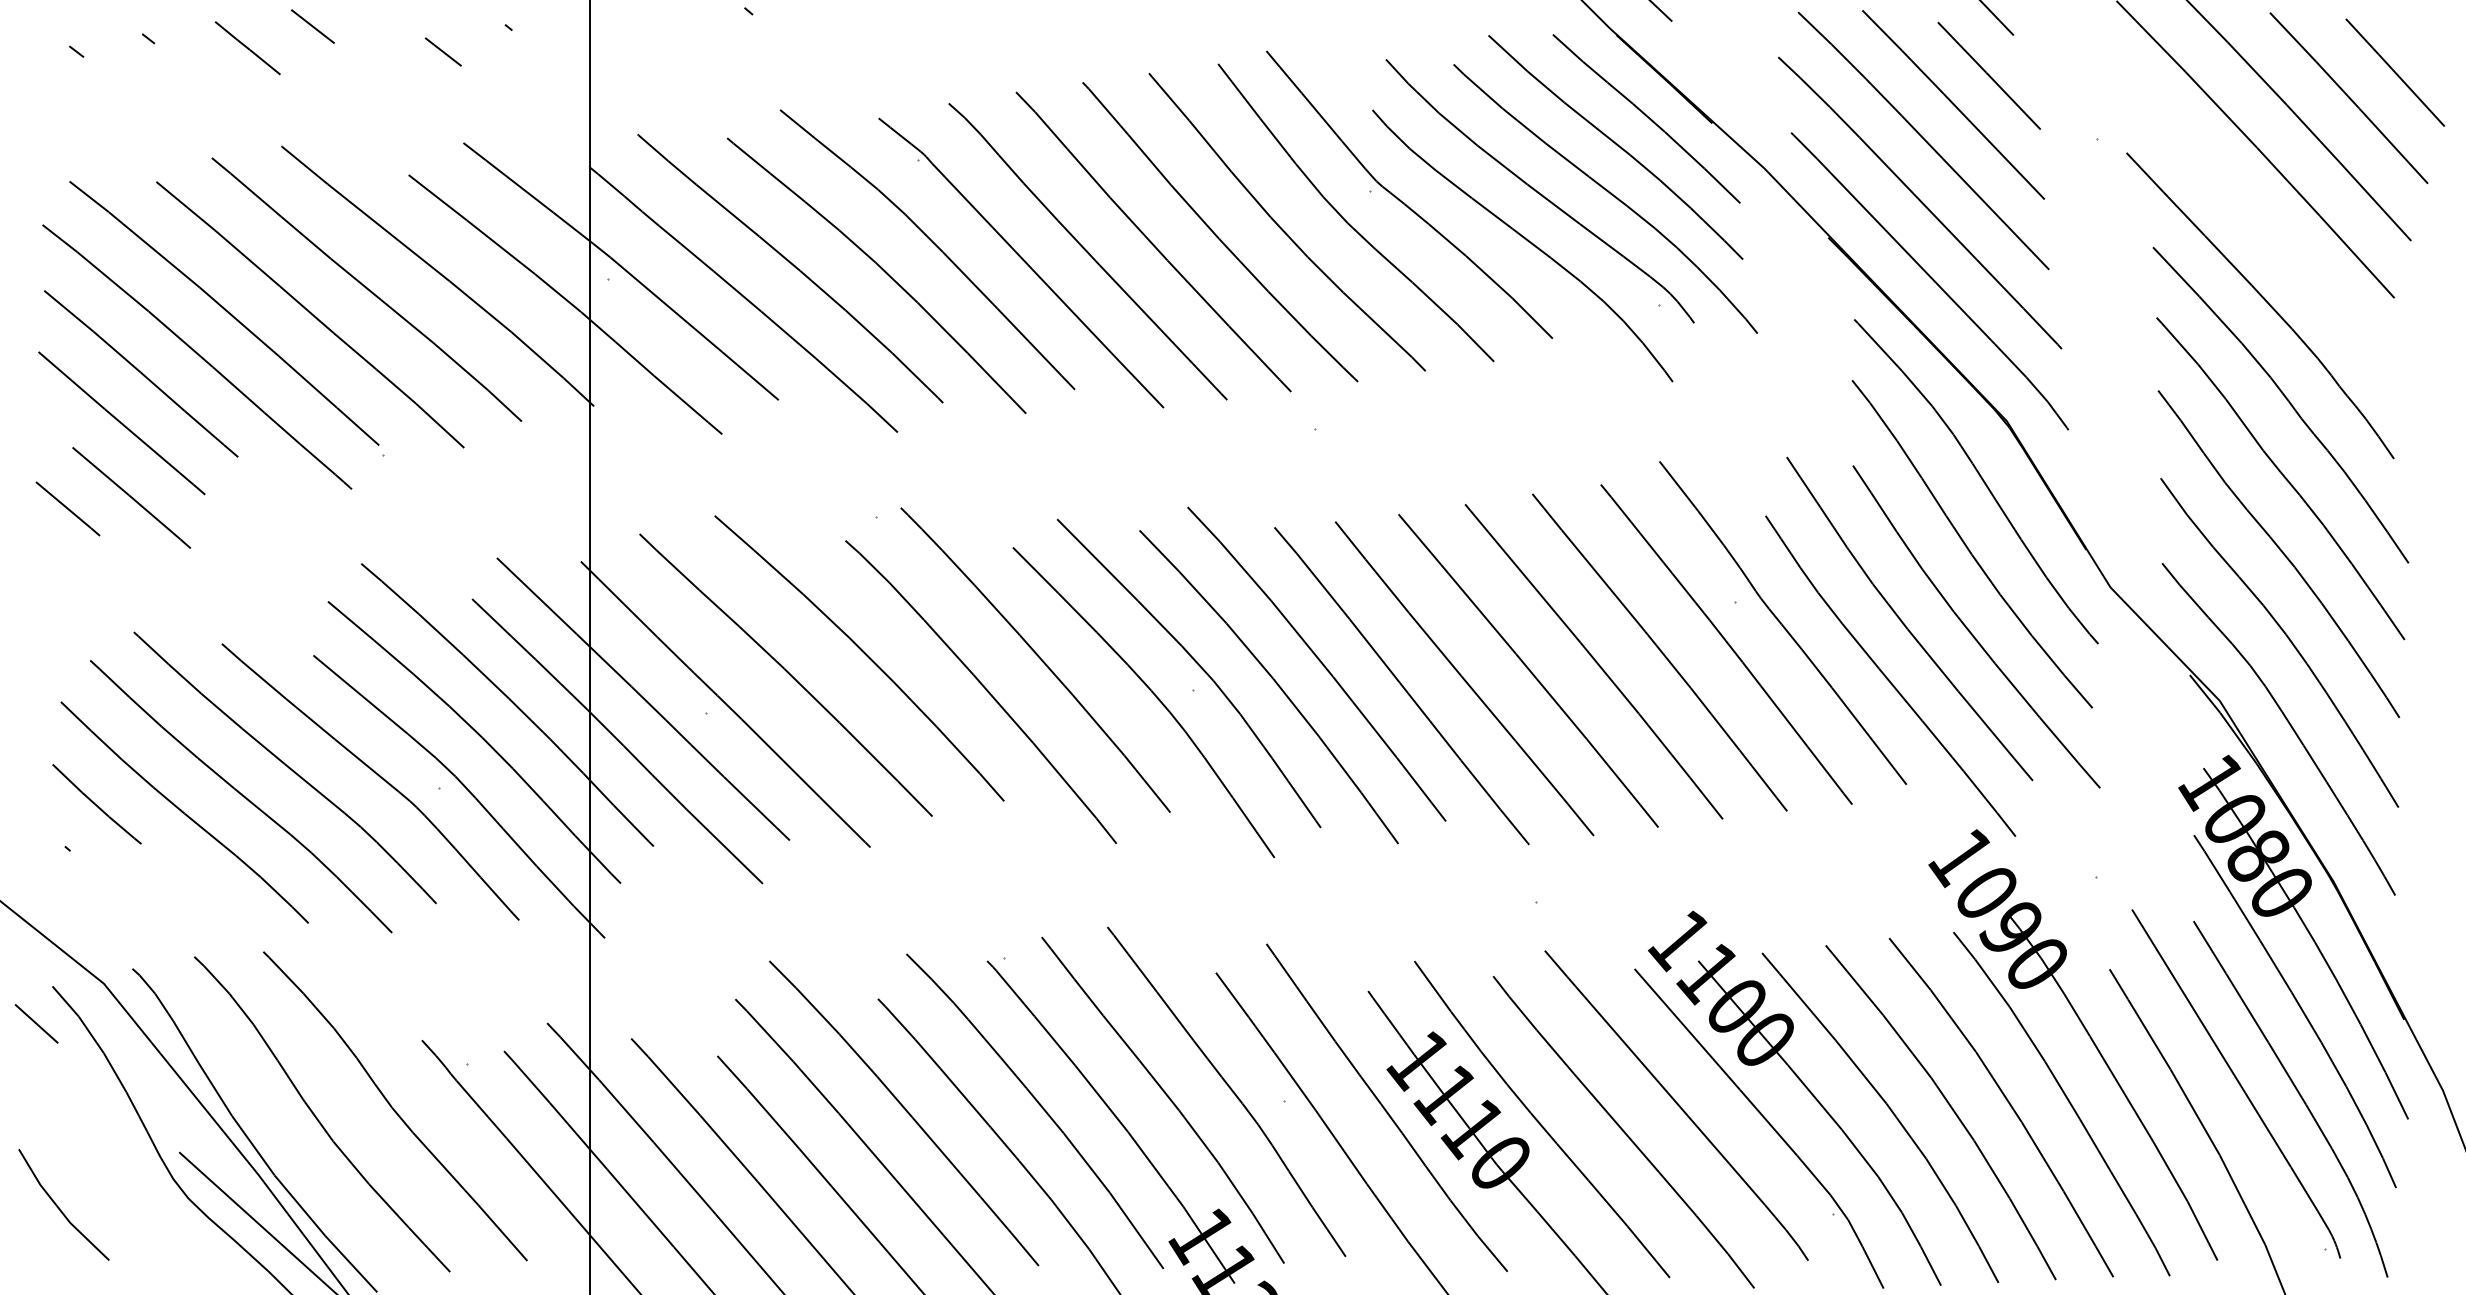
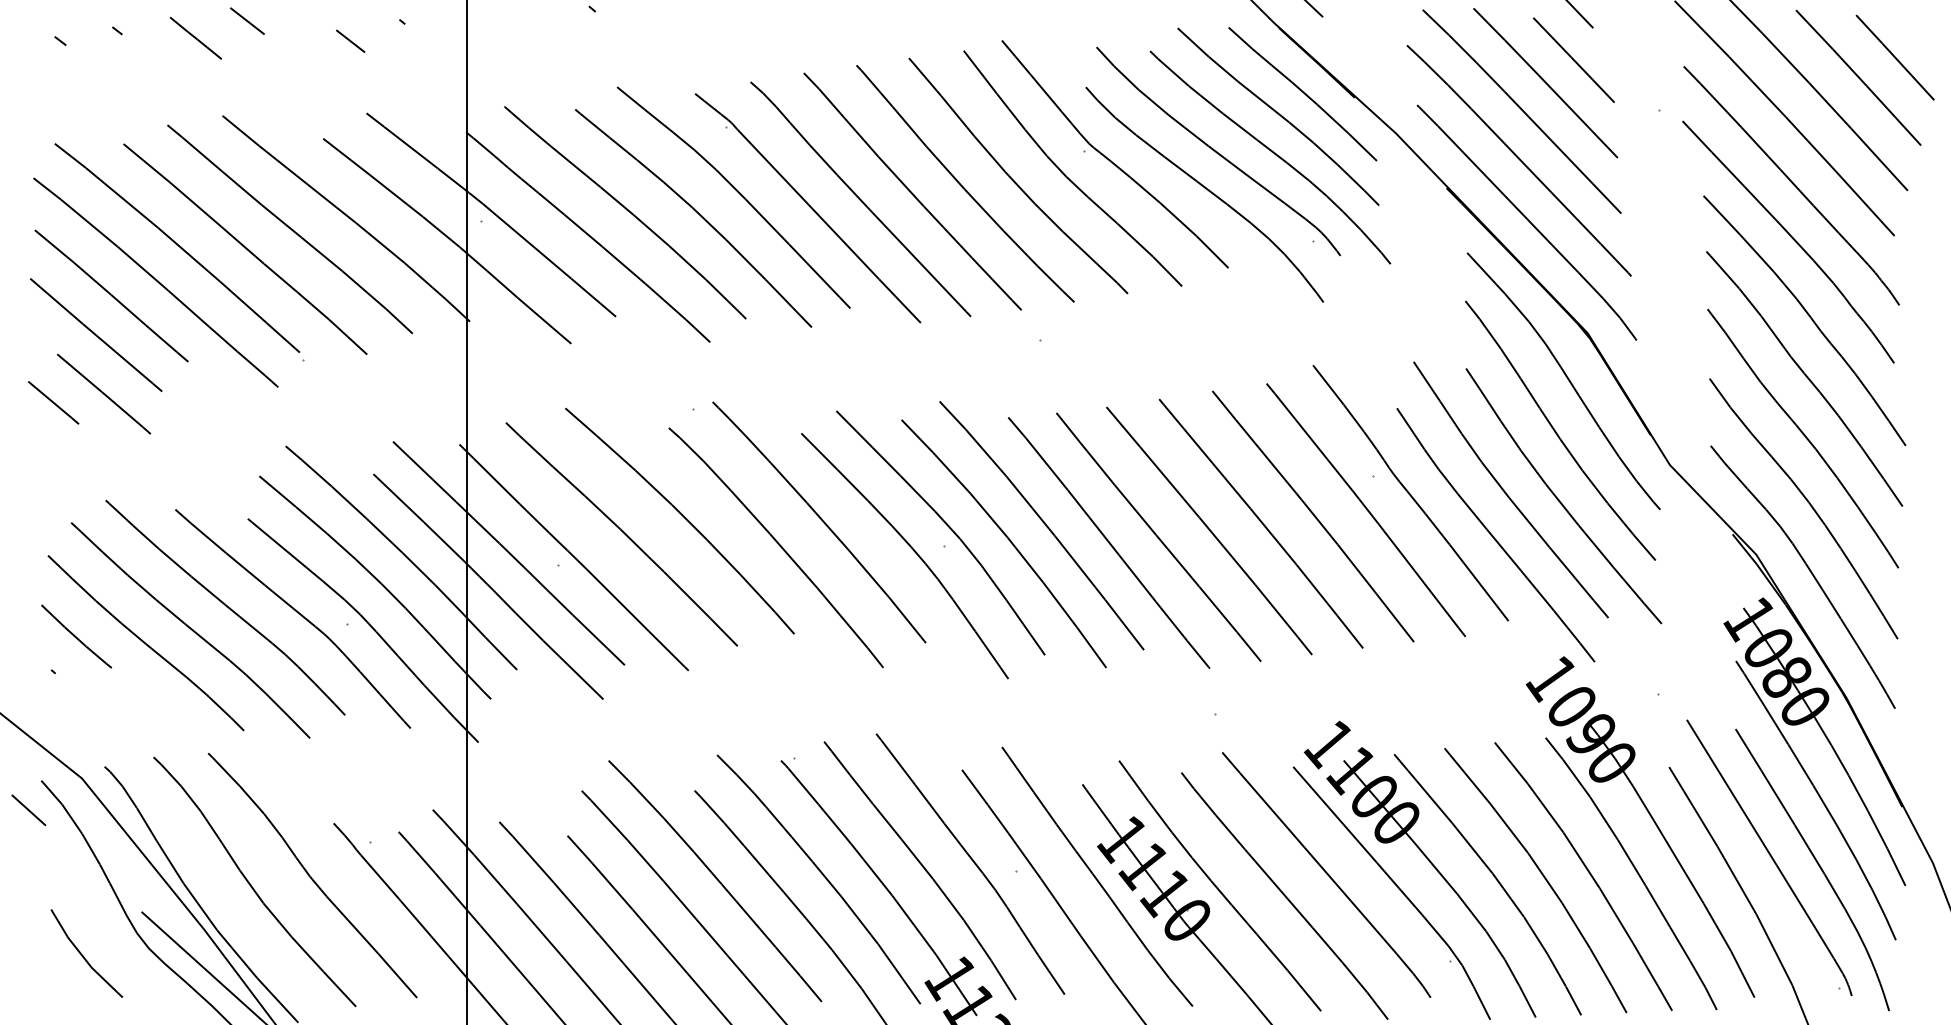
curve: (2265, 232) -> (1792, 184), added
line: (59, 1207) -> (83, 955), moved

